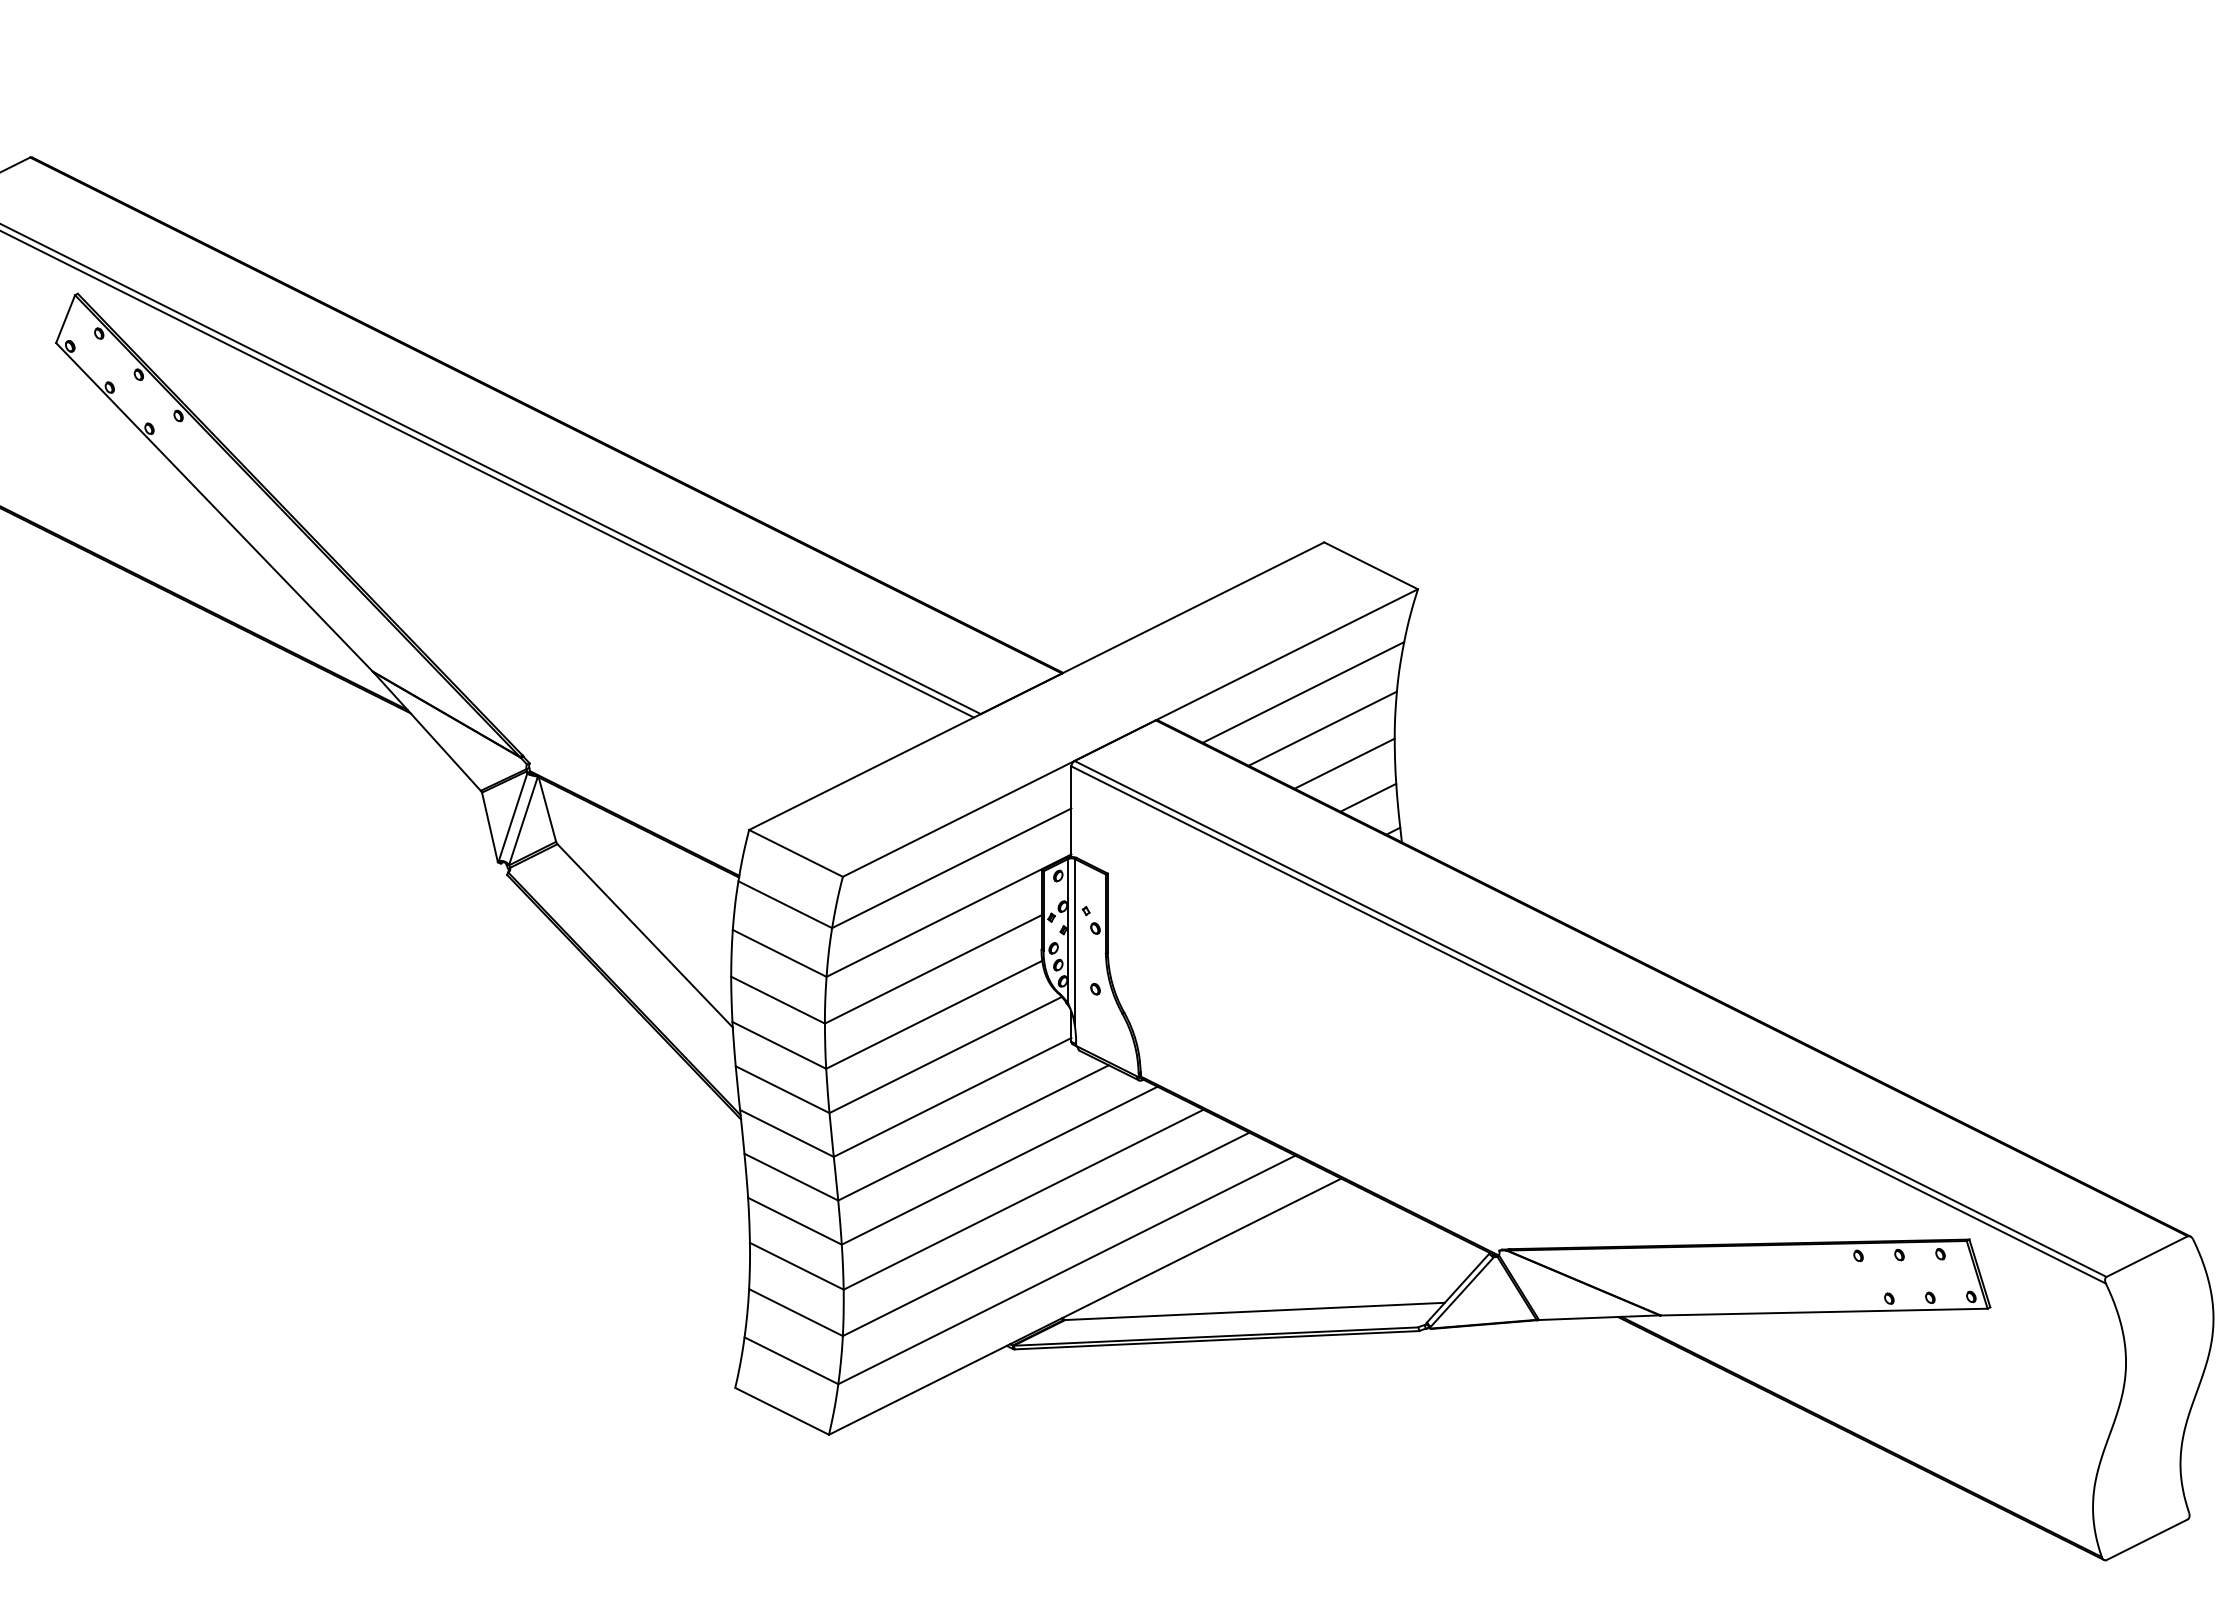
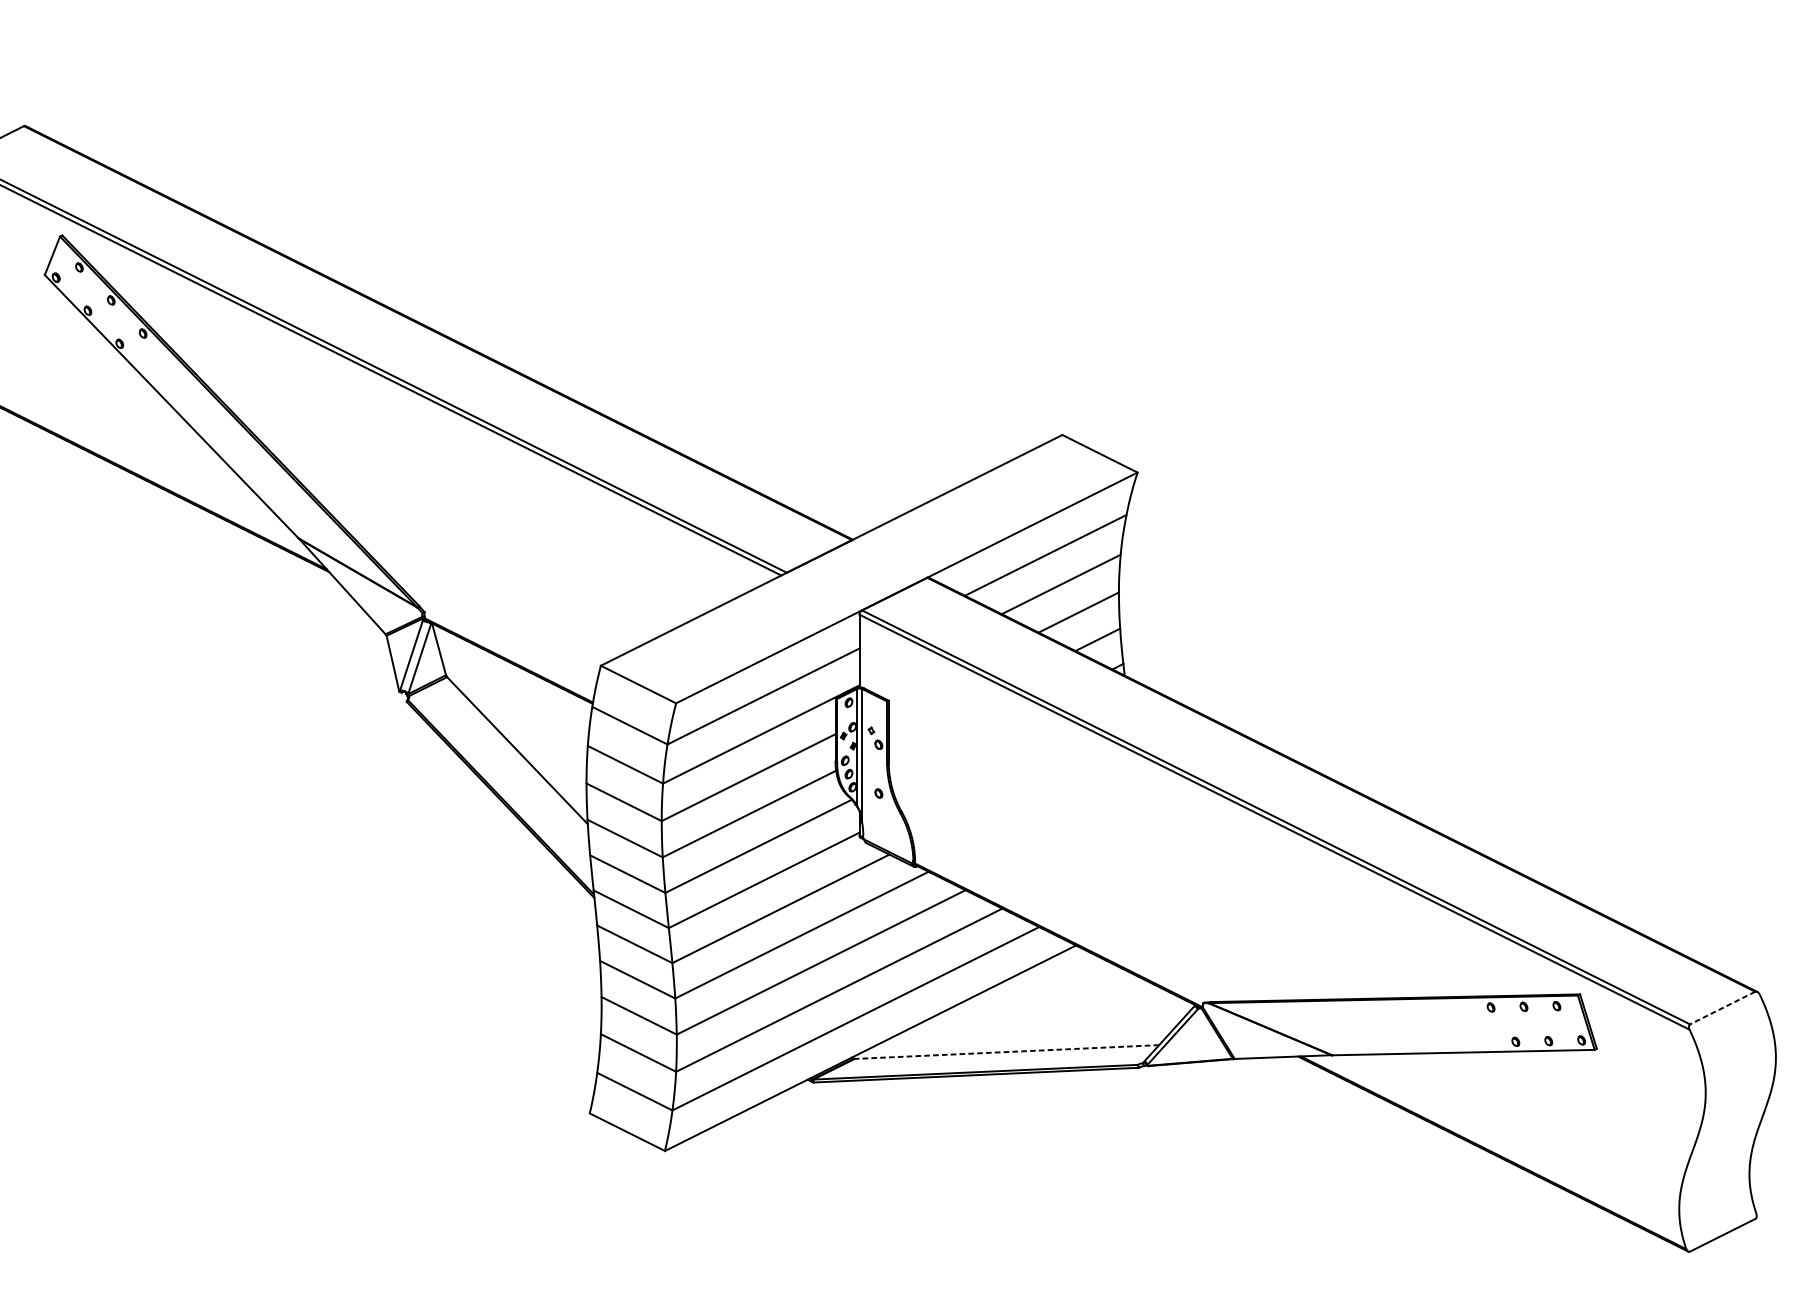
line: (2146, 1256) -> (1722, 1007), solid -> dashed
line: (1255, 1311) -> (1007, 1052), solid -> dashed

